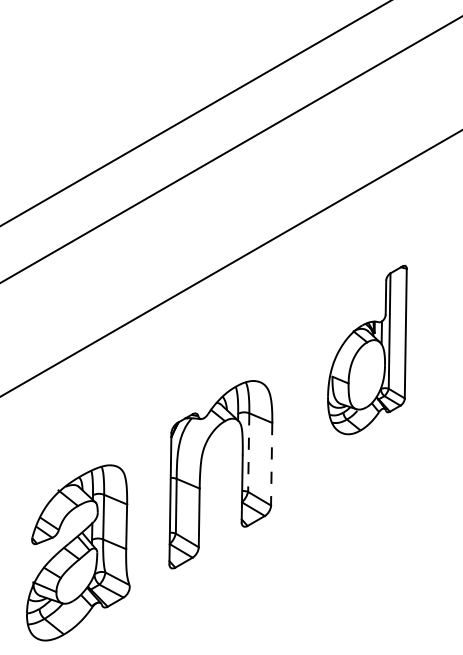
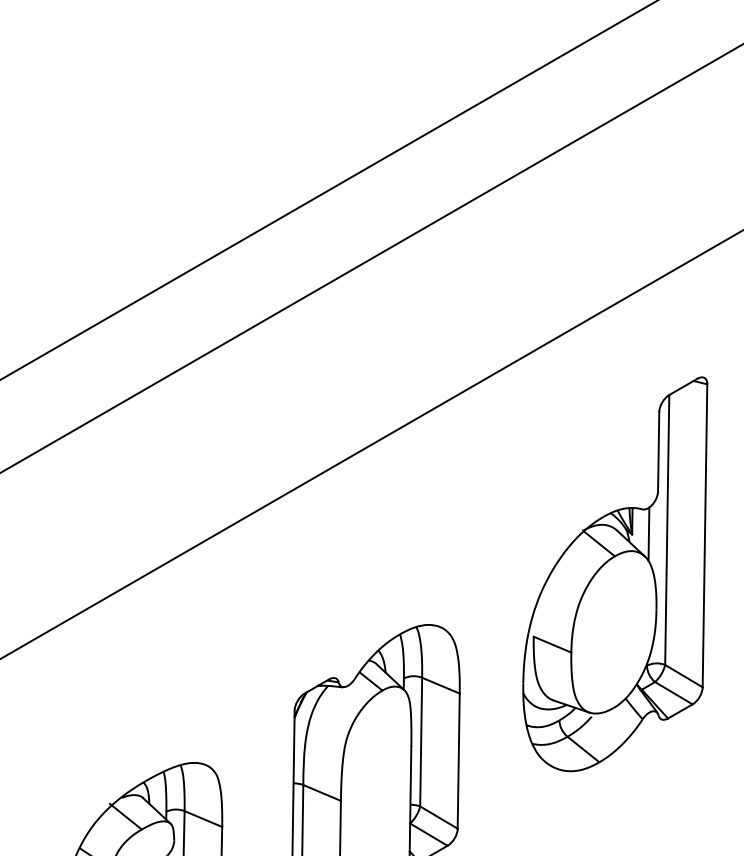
part: (367, 349) -> (615, 573), size x1.43
line: (248, 453) -> (420, 743), dashed -> solid
line: (271, 464) -> (458, 761), dashed -> solid

